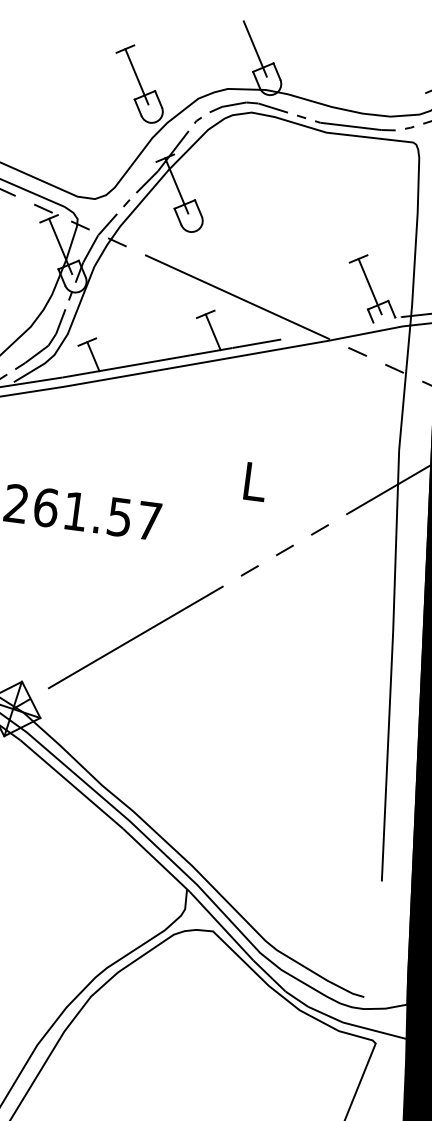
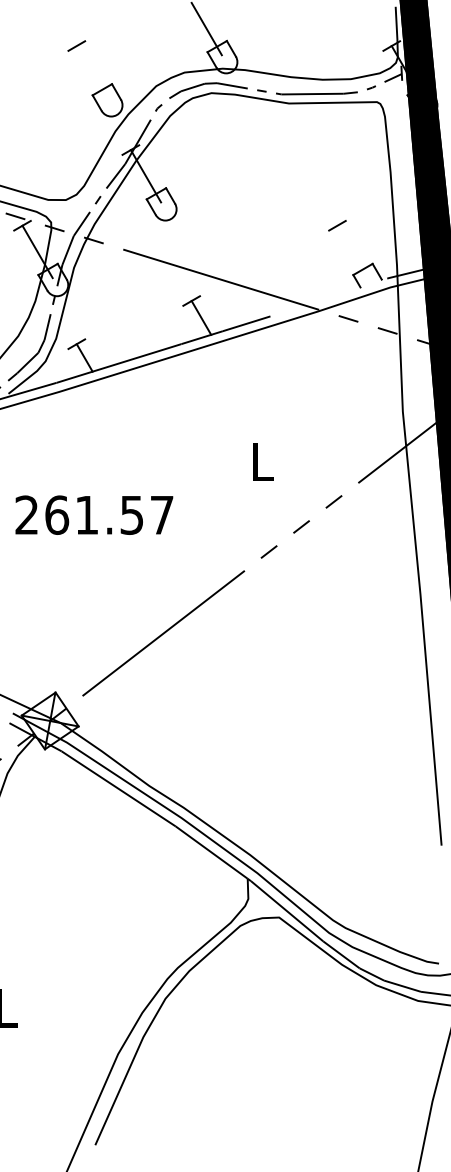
line: (136, 76) -> (91, 72), removed
line: (370, 286) -> (352, 251), removed

